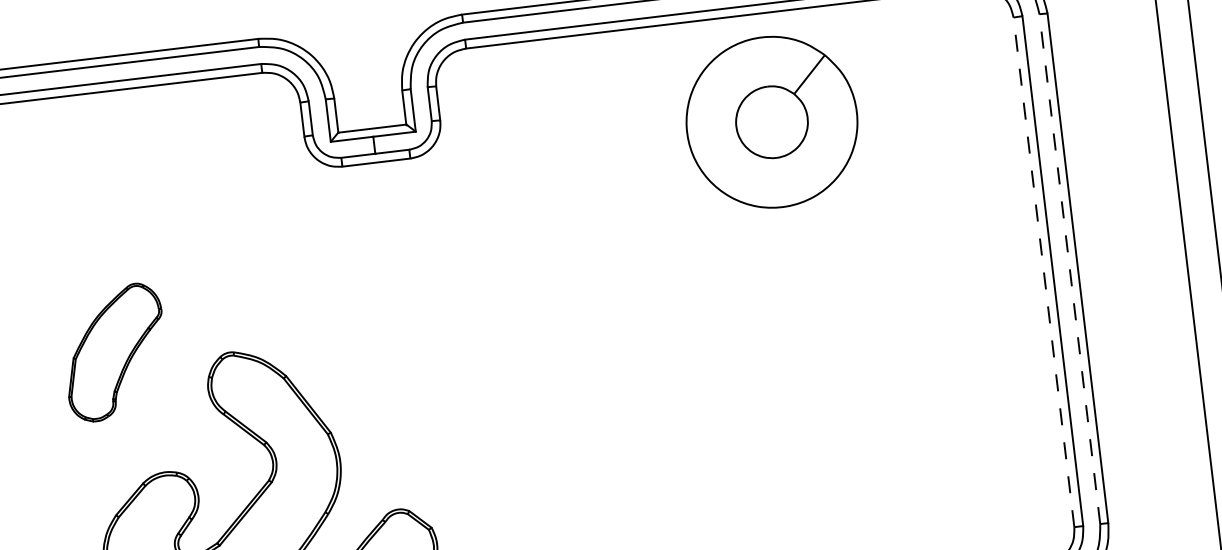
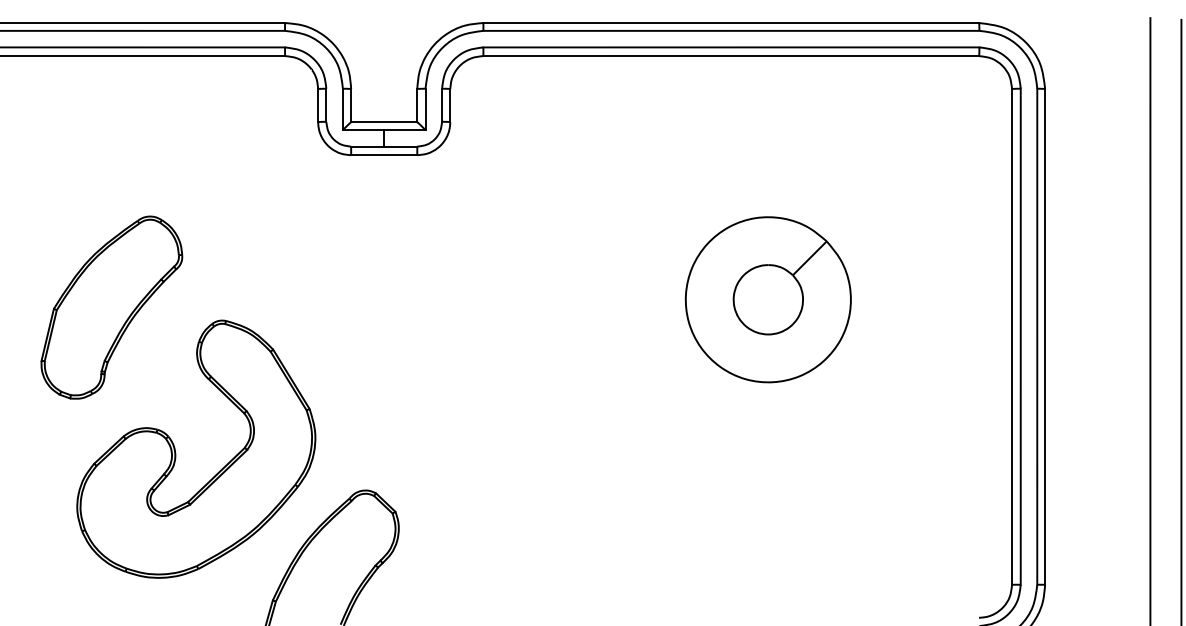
part: (771, 122) -> (767, 299), moved
line: (1070, 268) -> (1037, 336), dashed -> solid
line: (1044, 271) -> (1012, 336), dashed -> solid
part: (114, 352) -> (111, 307), size x1.43

